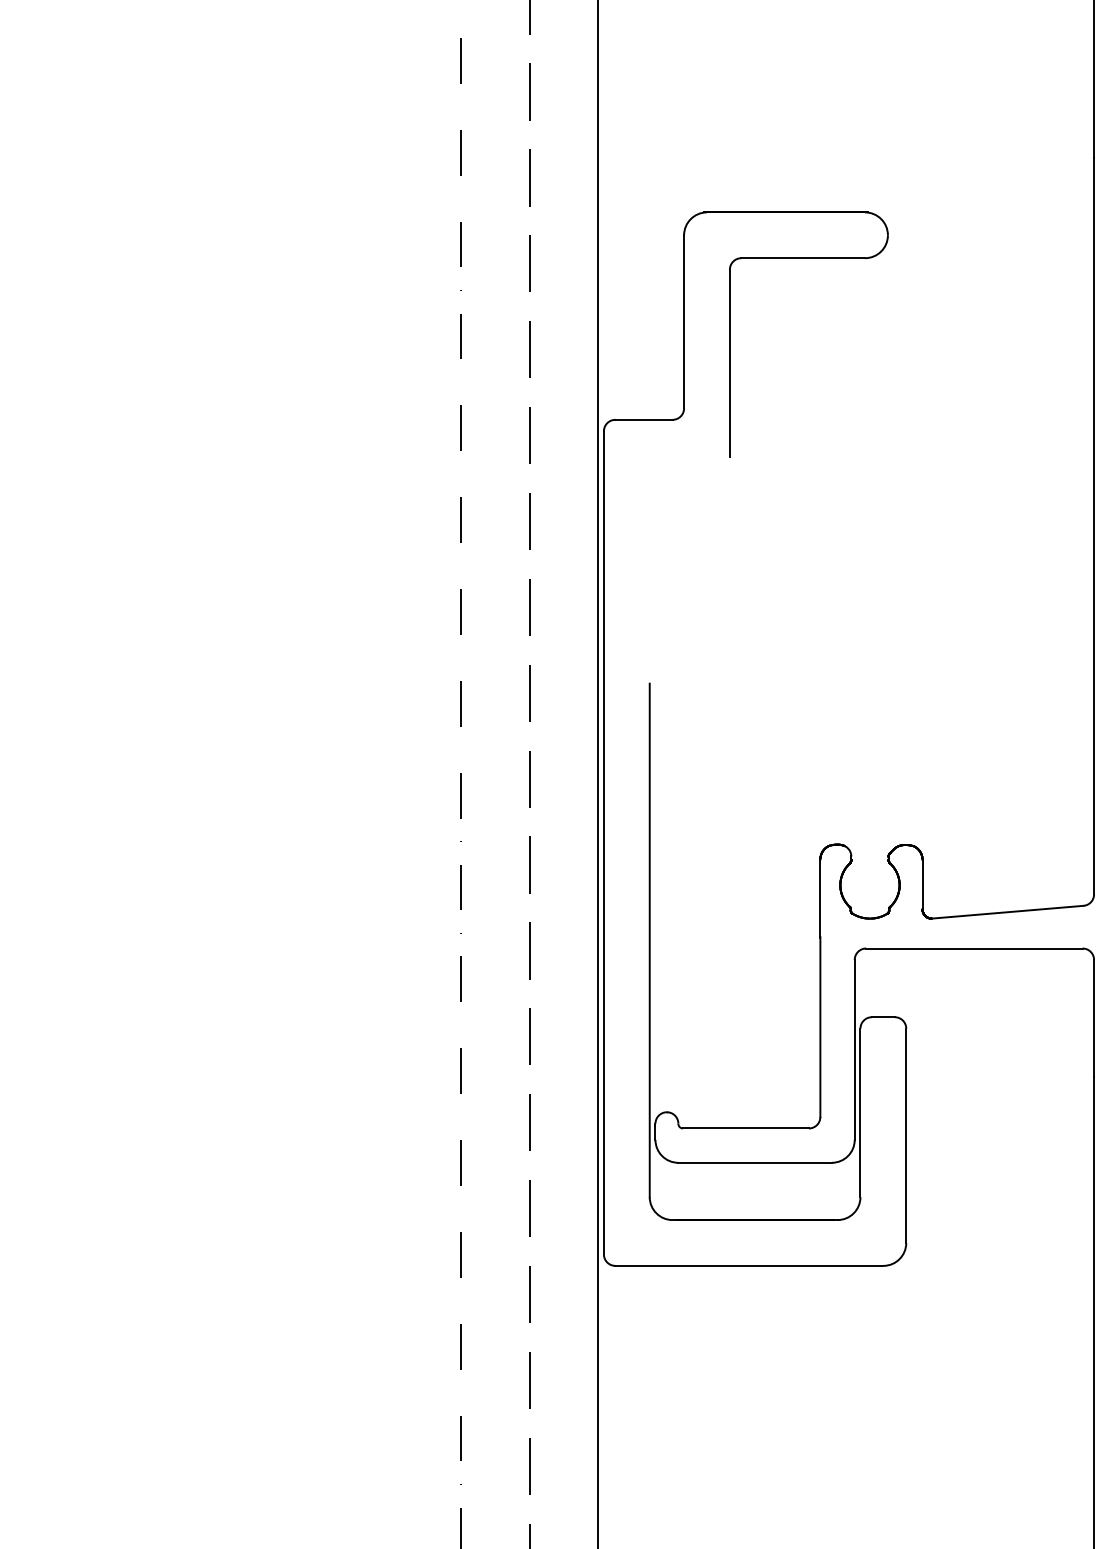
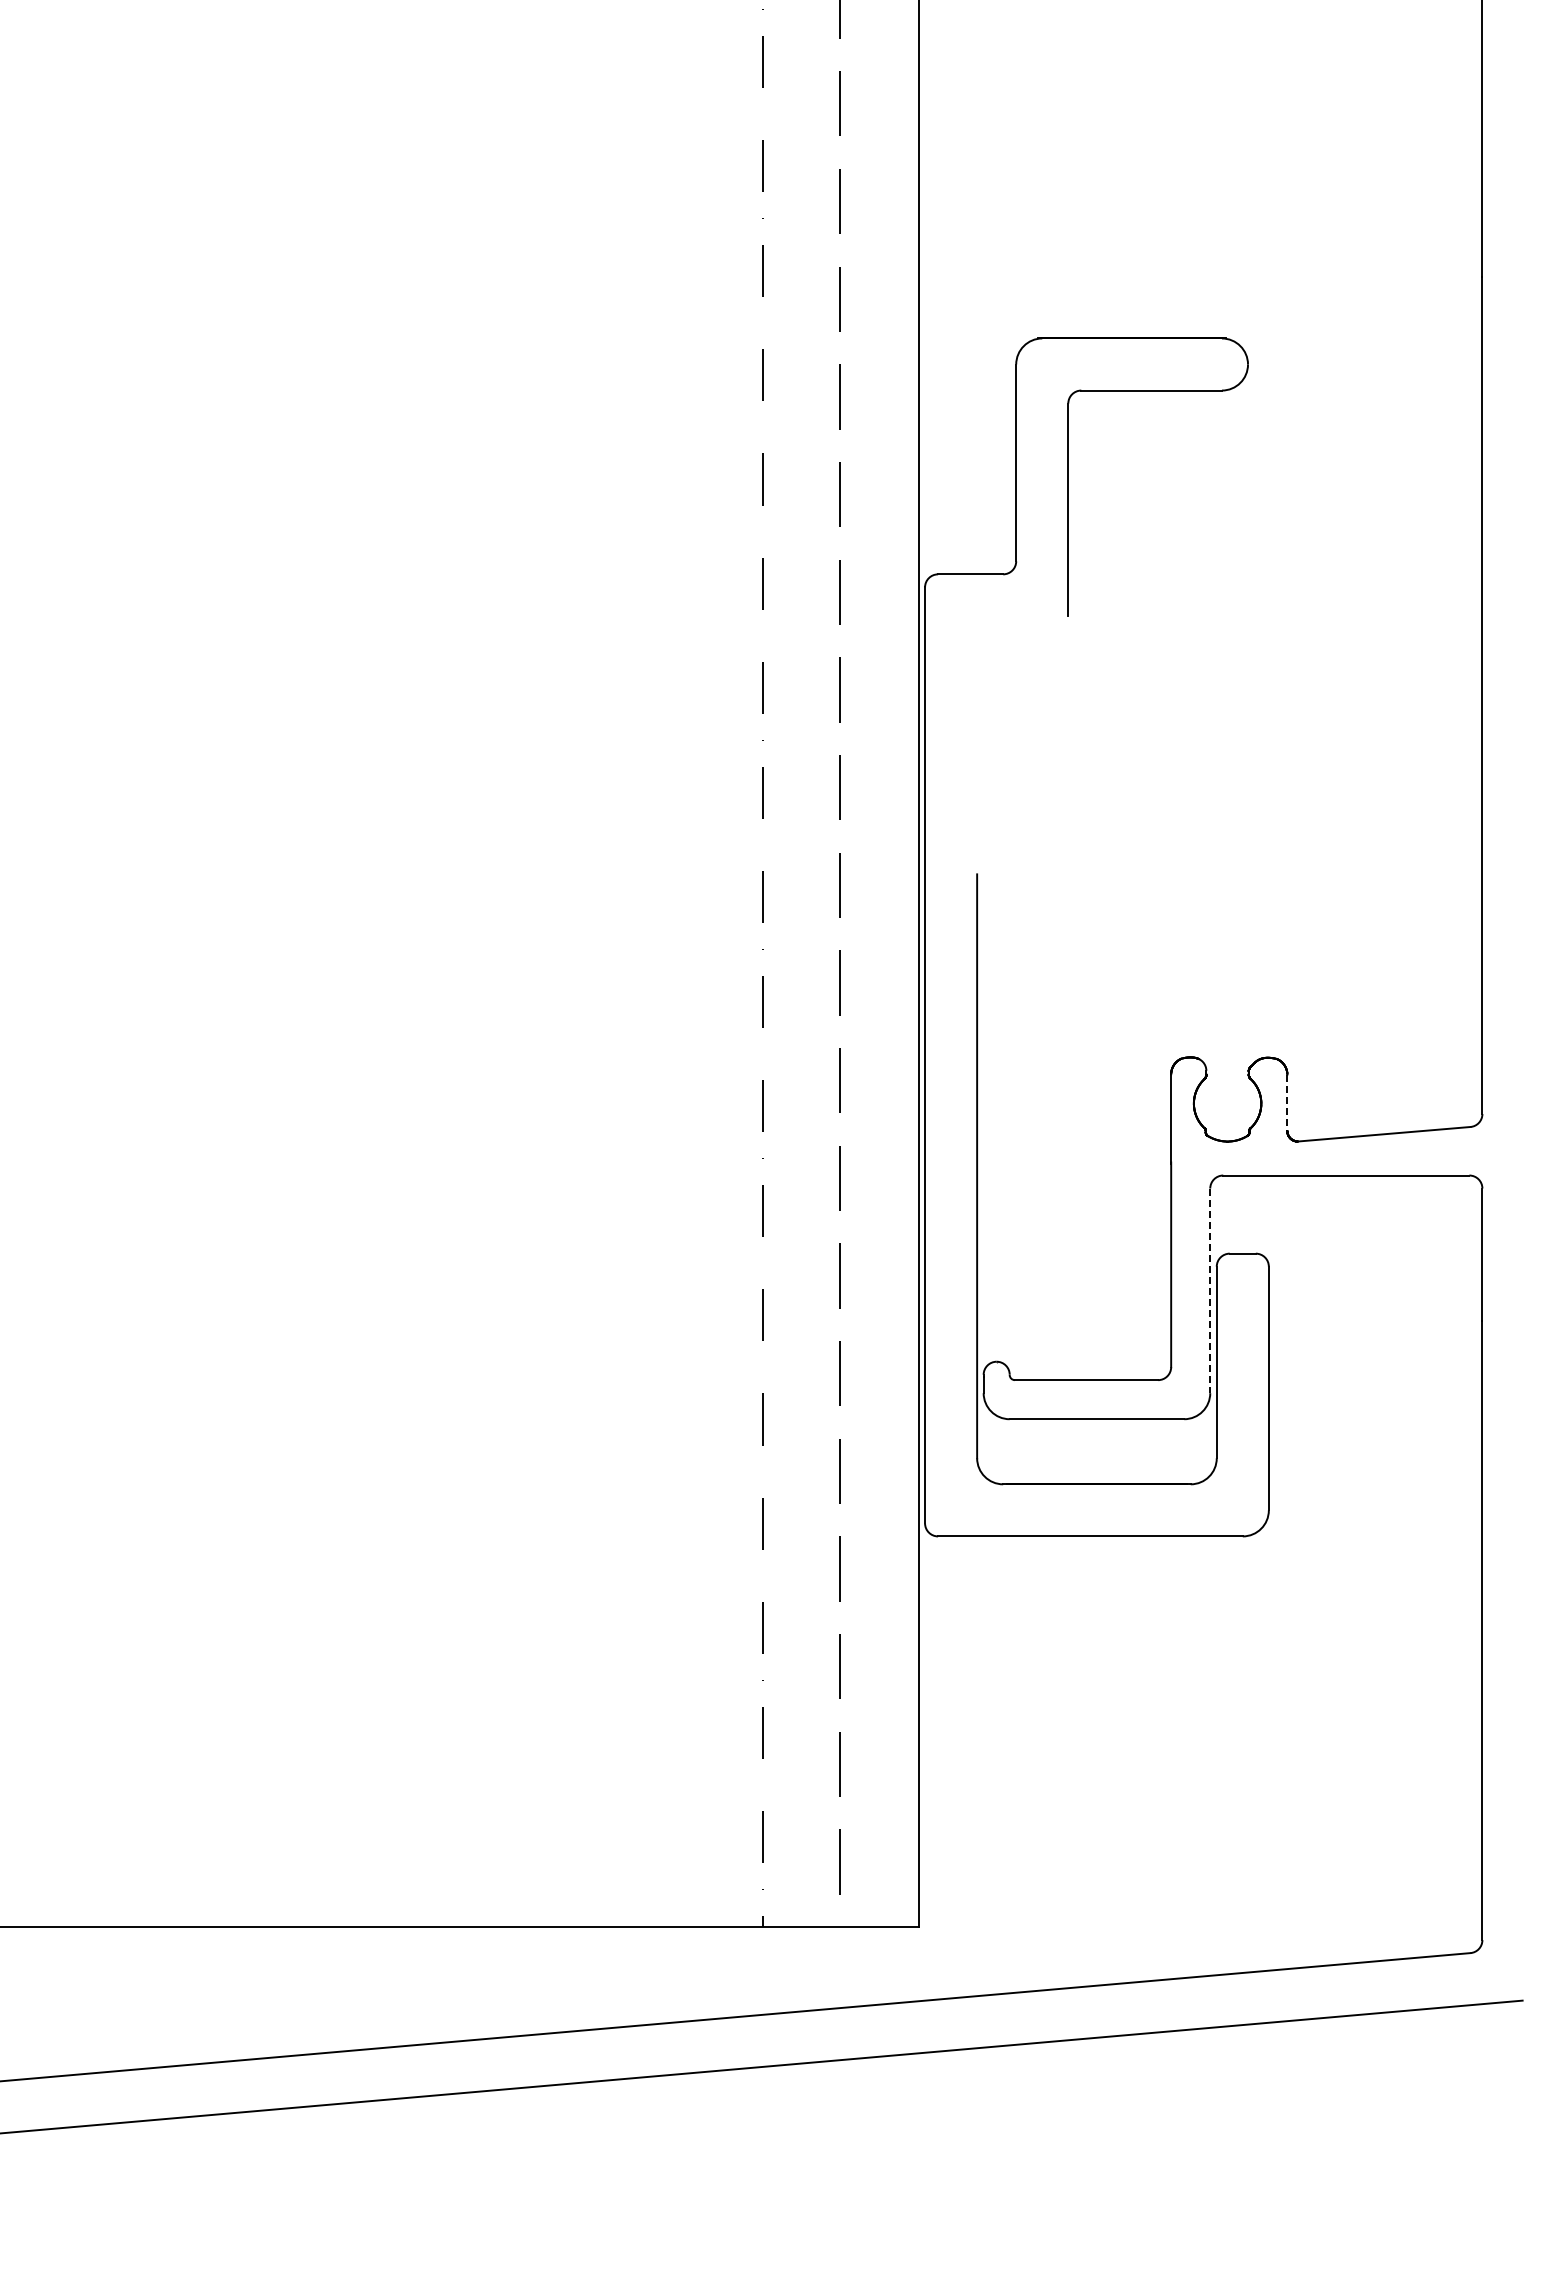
line: (922, 885) -> (1287, 1103), solid -> dashed
line: (854, 1050) -> (1210, 1291), solid -> dashed

